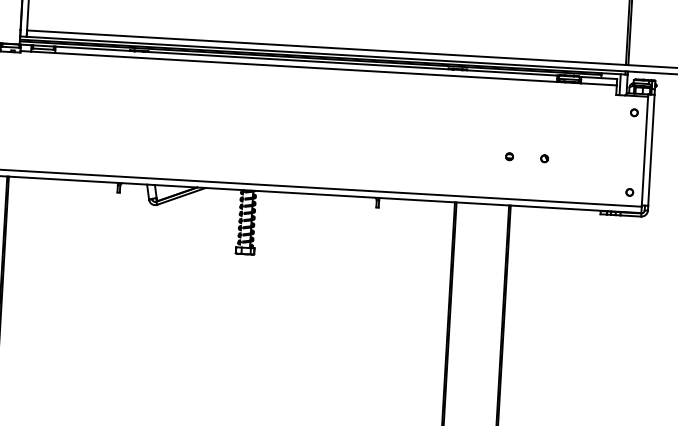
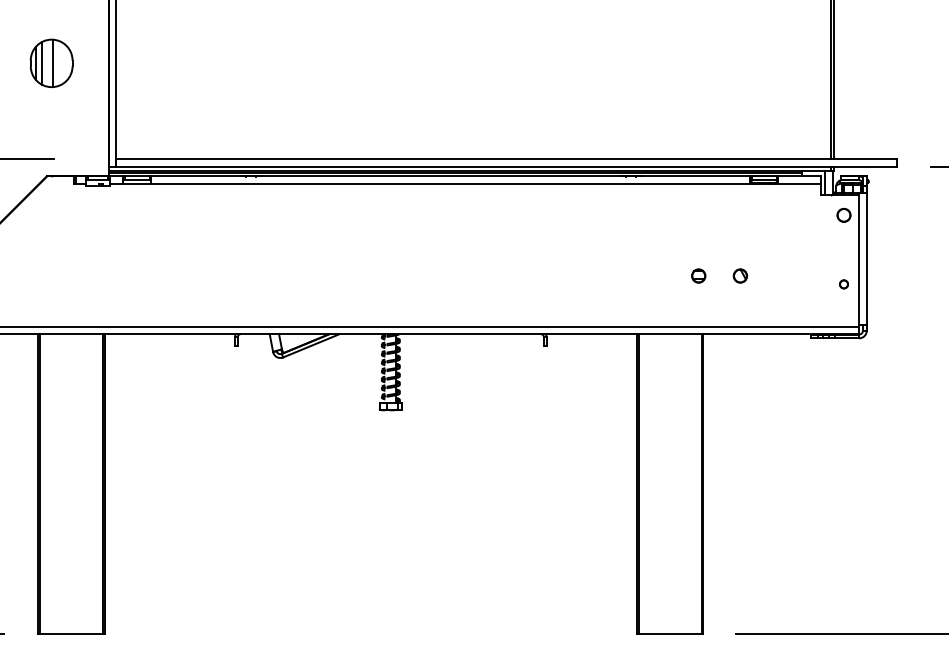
part: (633, 112) -> (843, 215), size x1.6
part: (509, 156) -> (698, 276), size x1.6
part: (544, 159) -> (740, 276), size x1.6
part: (629, 192) -> (843, 284), moved

